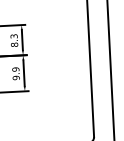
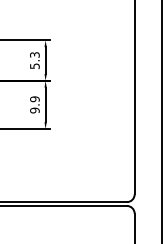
text: (14, 45) -> (34, 66), 8.3 -> 5.3

